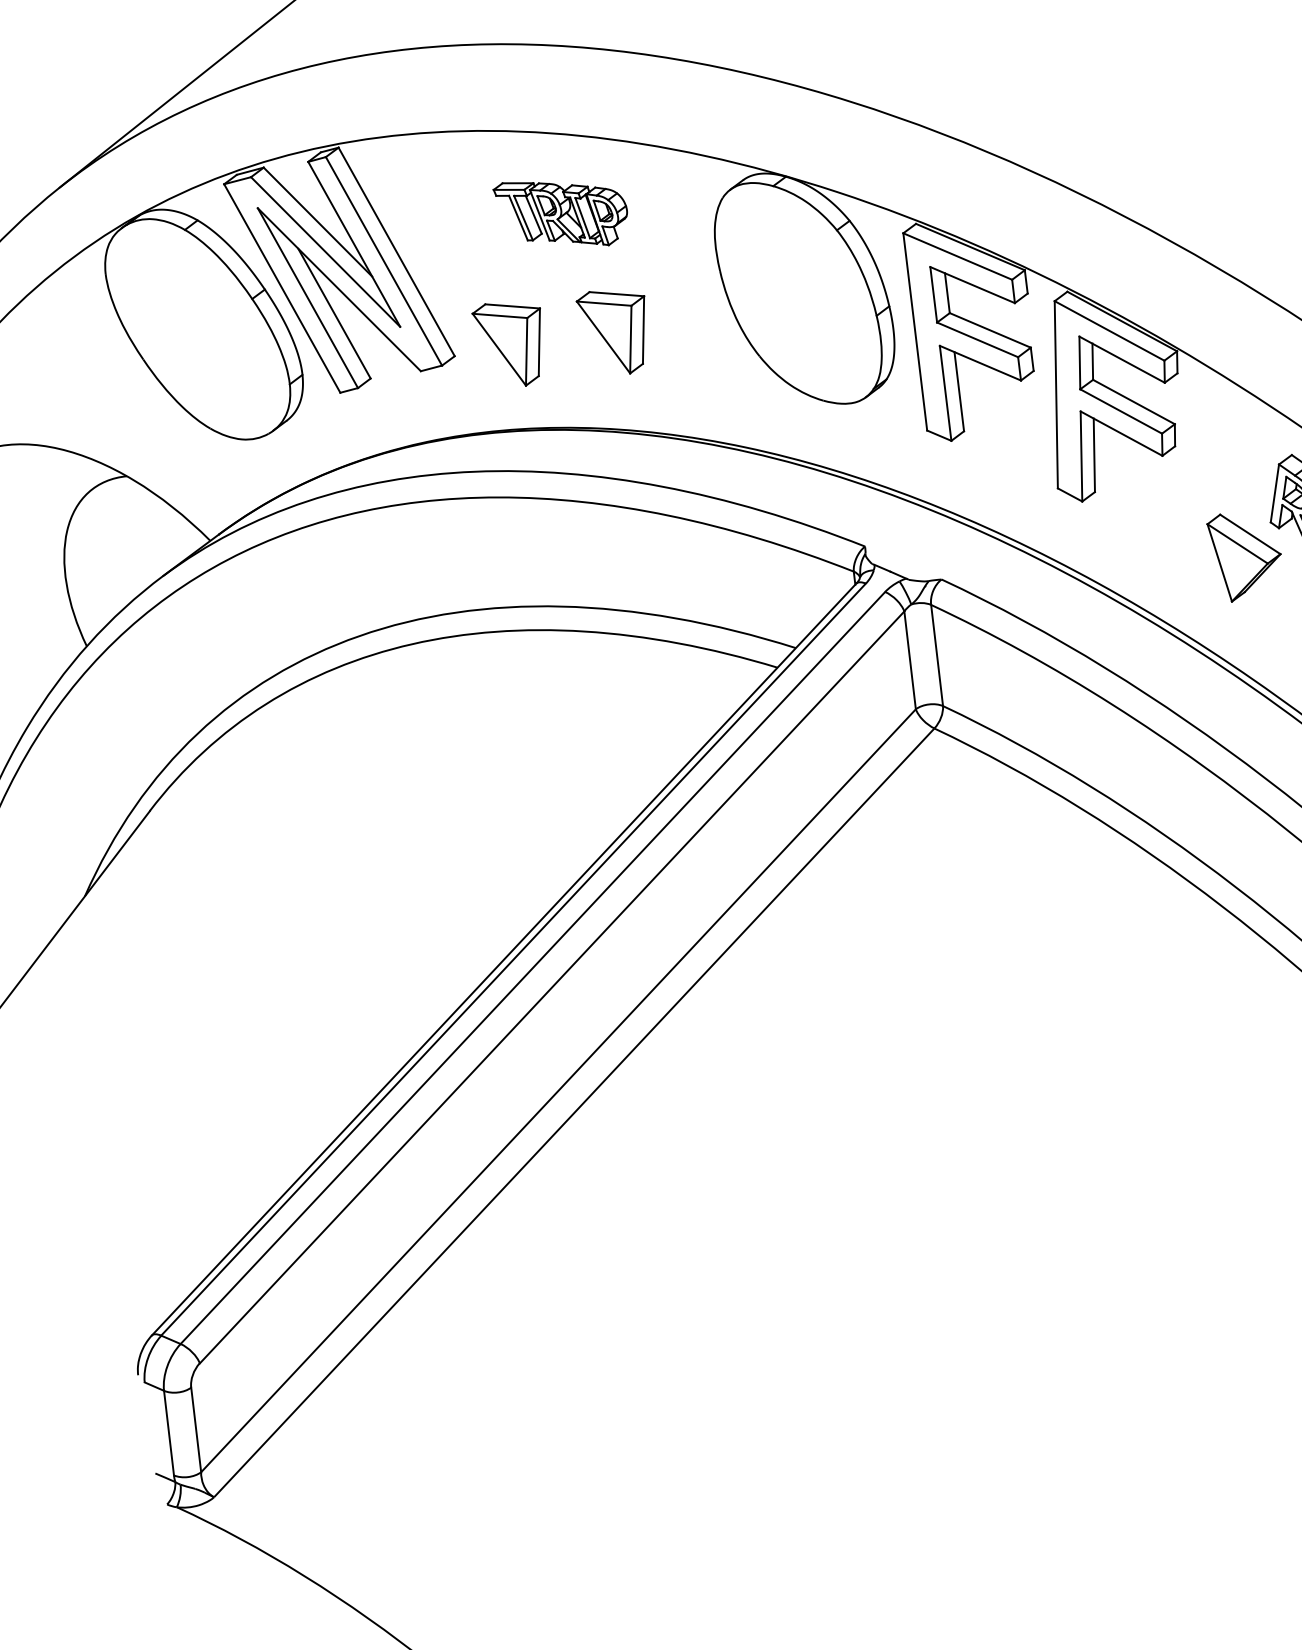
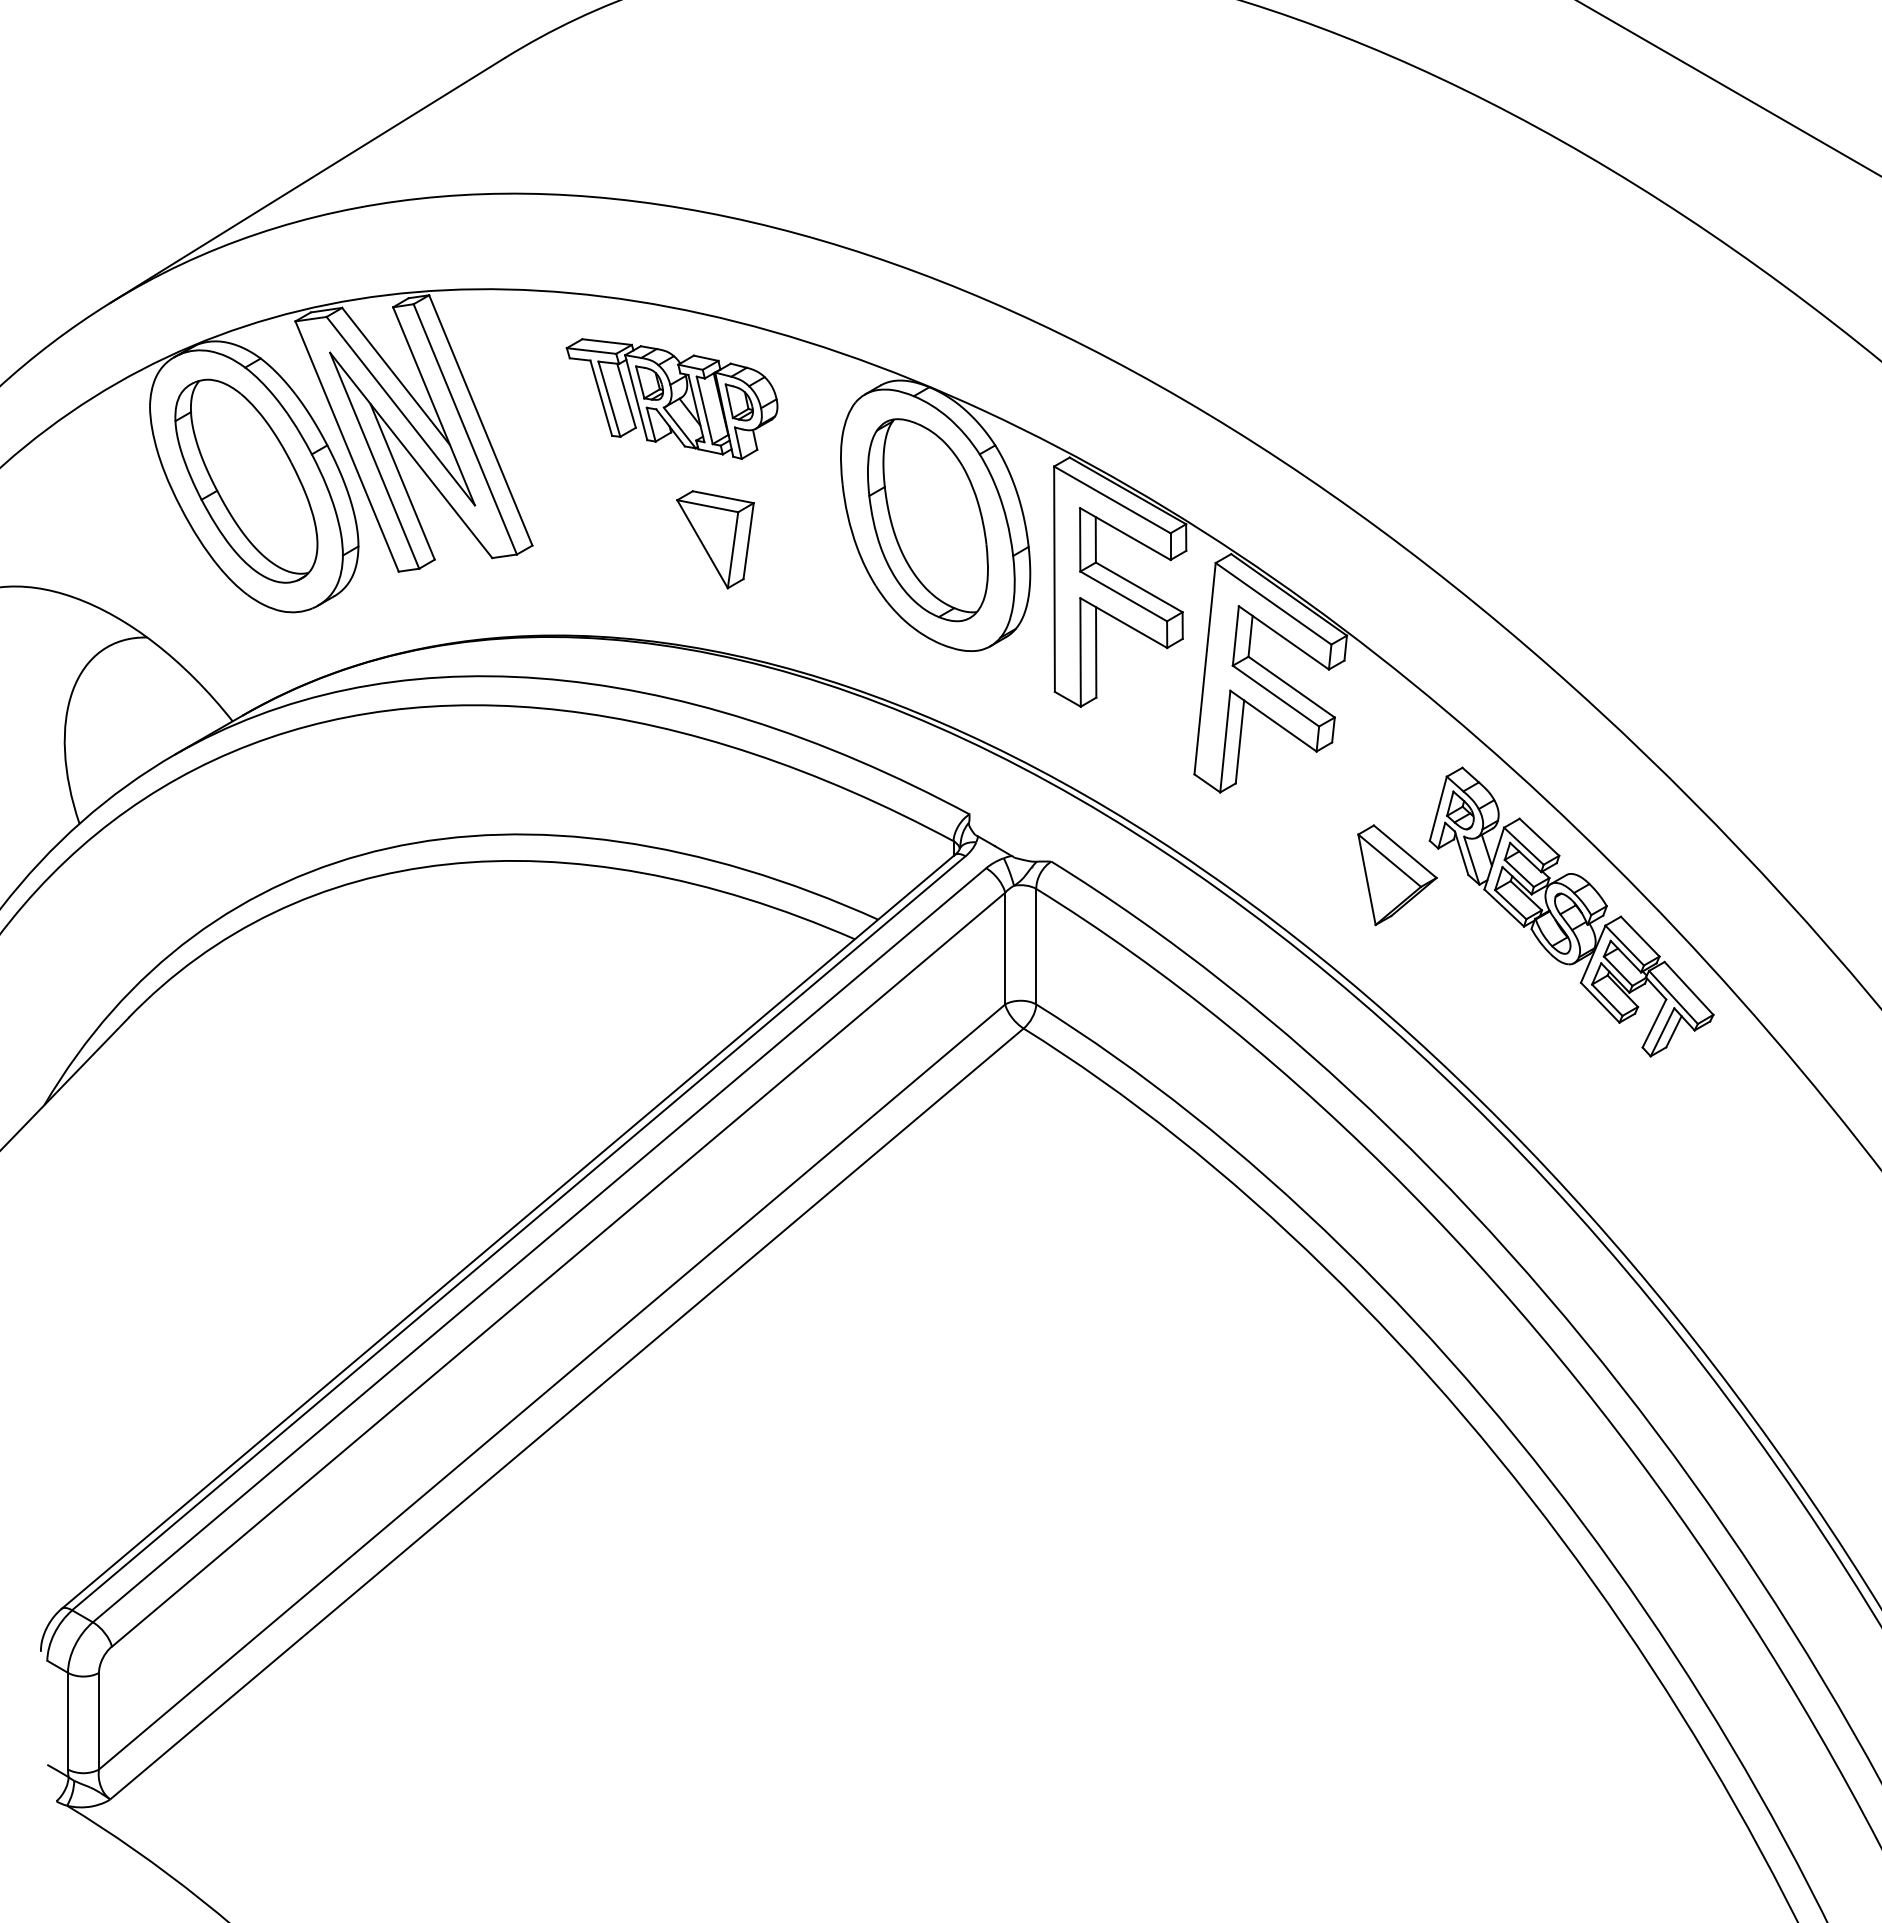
part: (561, 213) -> (671, 398), size x1.43
part: (798, 293) -> (927, 520), added
part: (197, 328) -> (246, 480), added
part: (510, 344) -> (596, 539), removed

